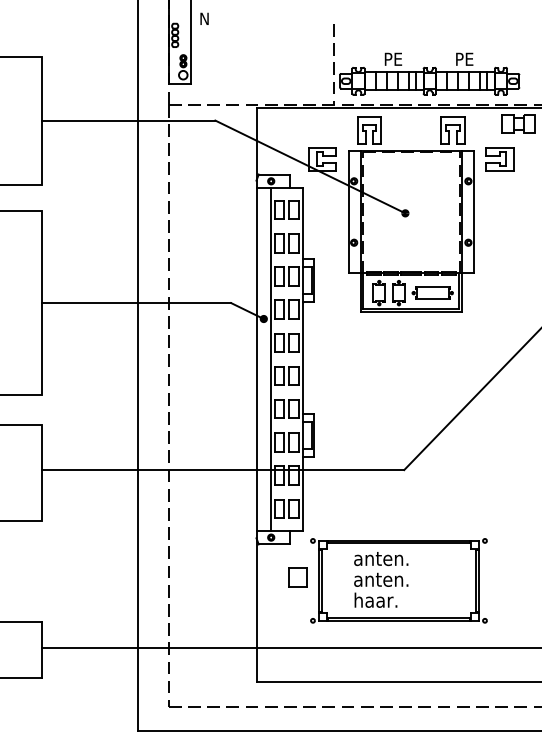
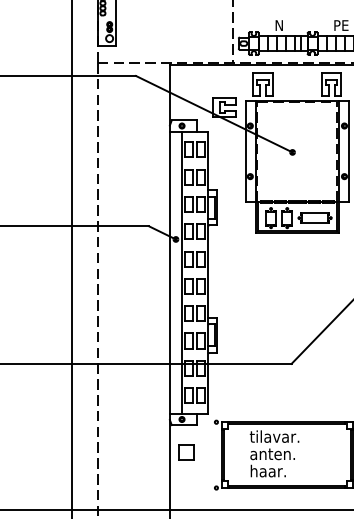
text: (394, 58) -> (283, 24), PE -> N
text: (383, 558) -> (274, 436), anten. -> tilavar.
part: (297, 577) -> (185, 452), moved

